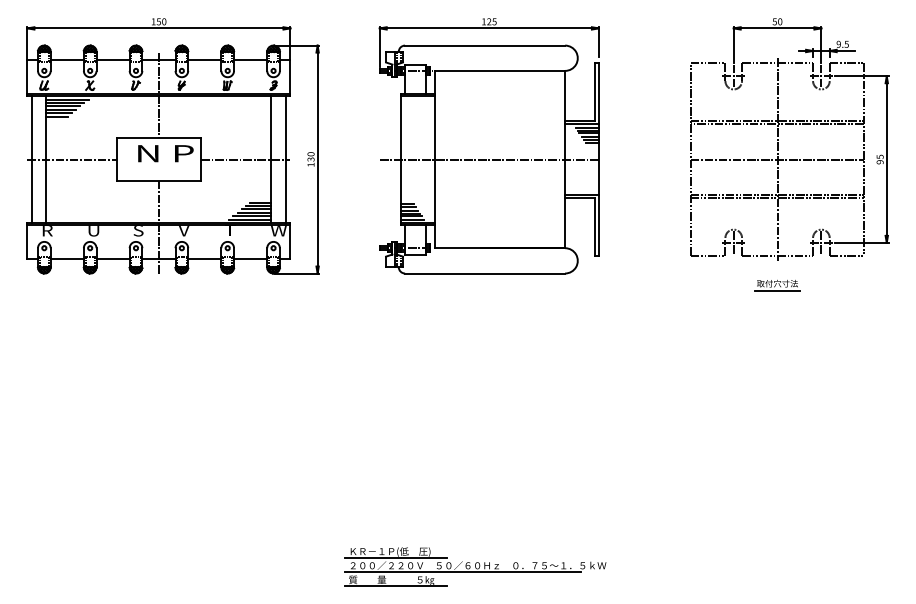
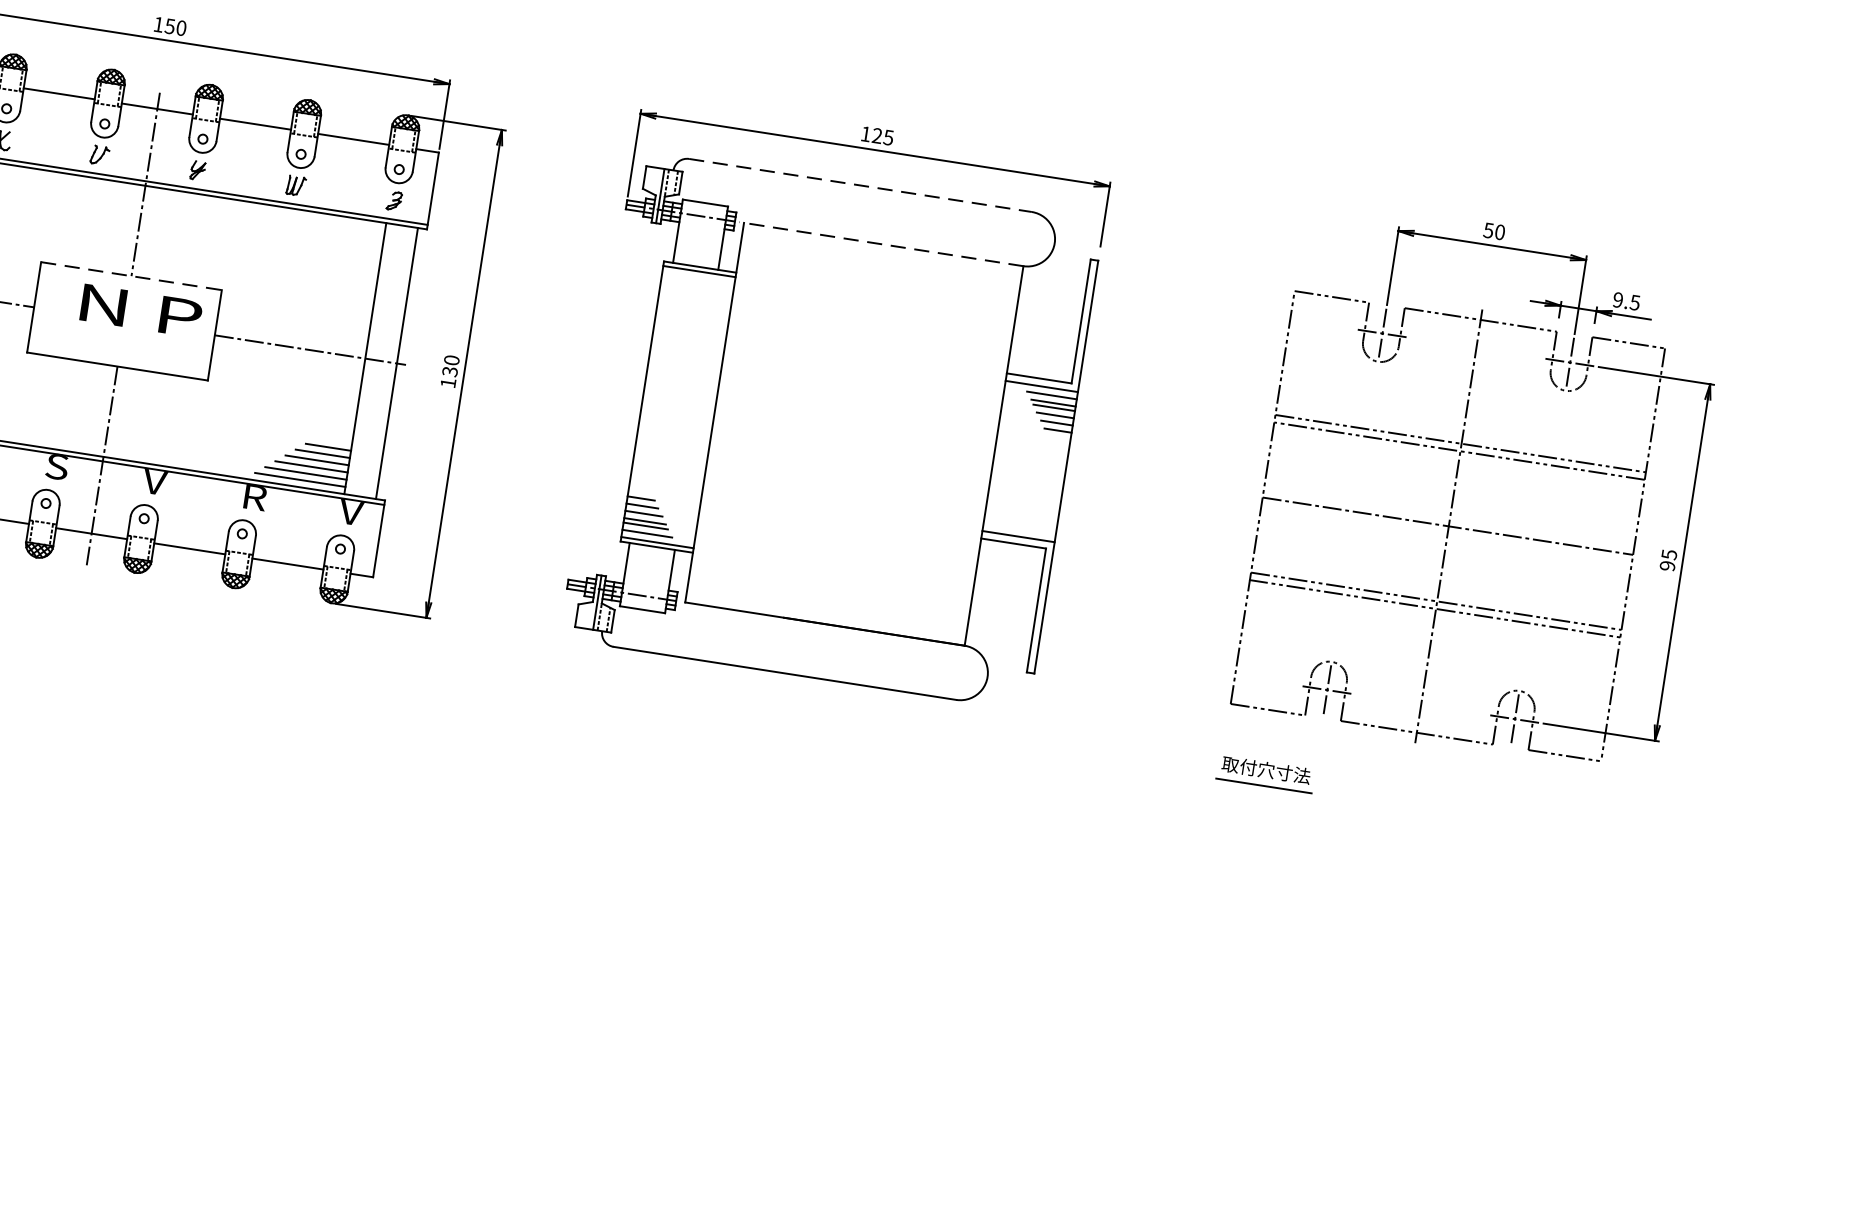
line: (485, 45) -> (861, 185), solid -> dashed
line: (499, 70) -> (883, 243), solid -> dashed
line: (159, 138) -> (132, 276), solid -> dashed
line: (488, 159) -> (830, 430), removed
text: (231, 231) -> (255, 499), T -> R
text: (278, 231) -> (356, 514), W -> V
part: (777, 285) -> (1265, 774), moved

